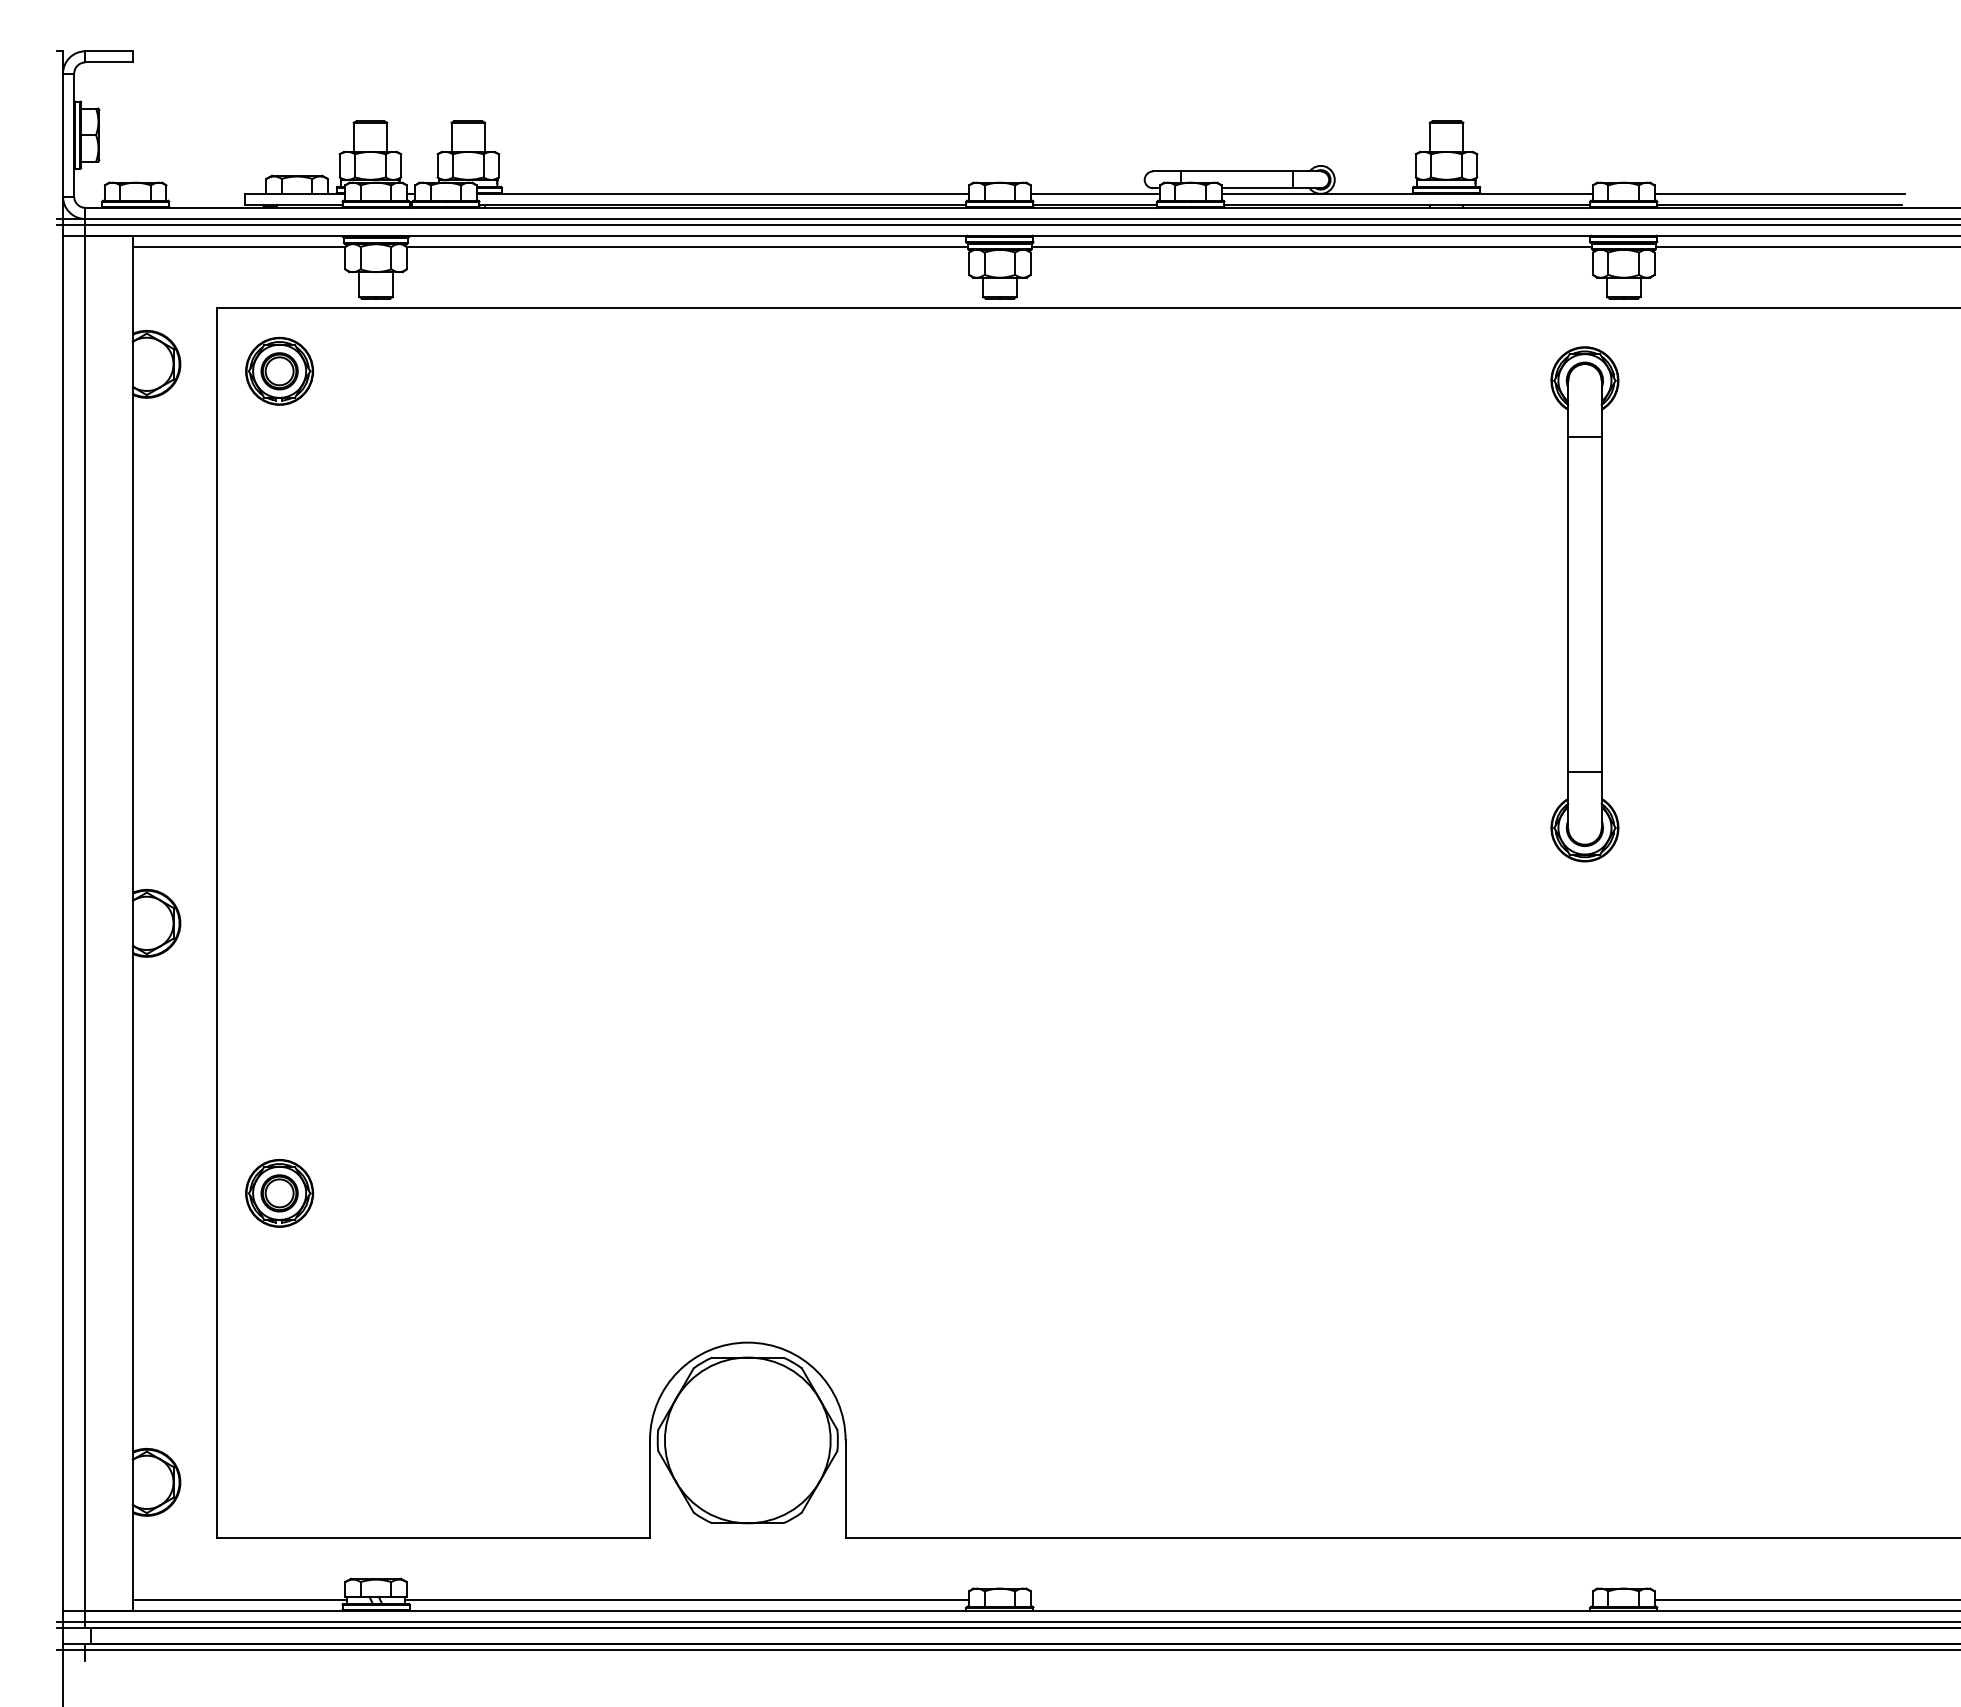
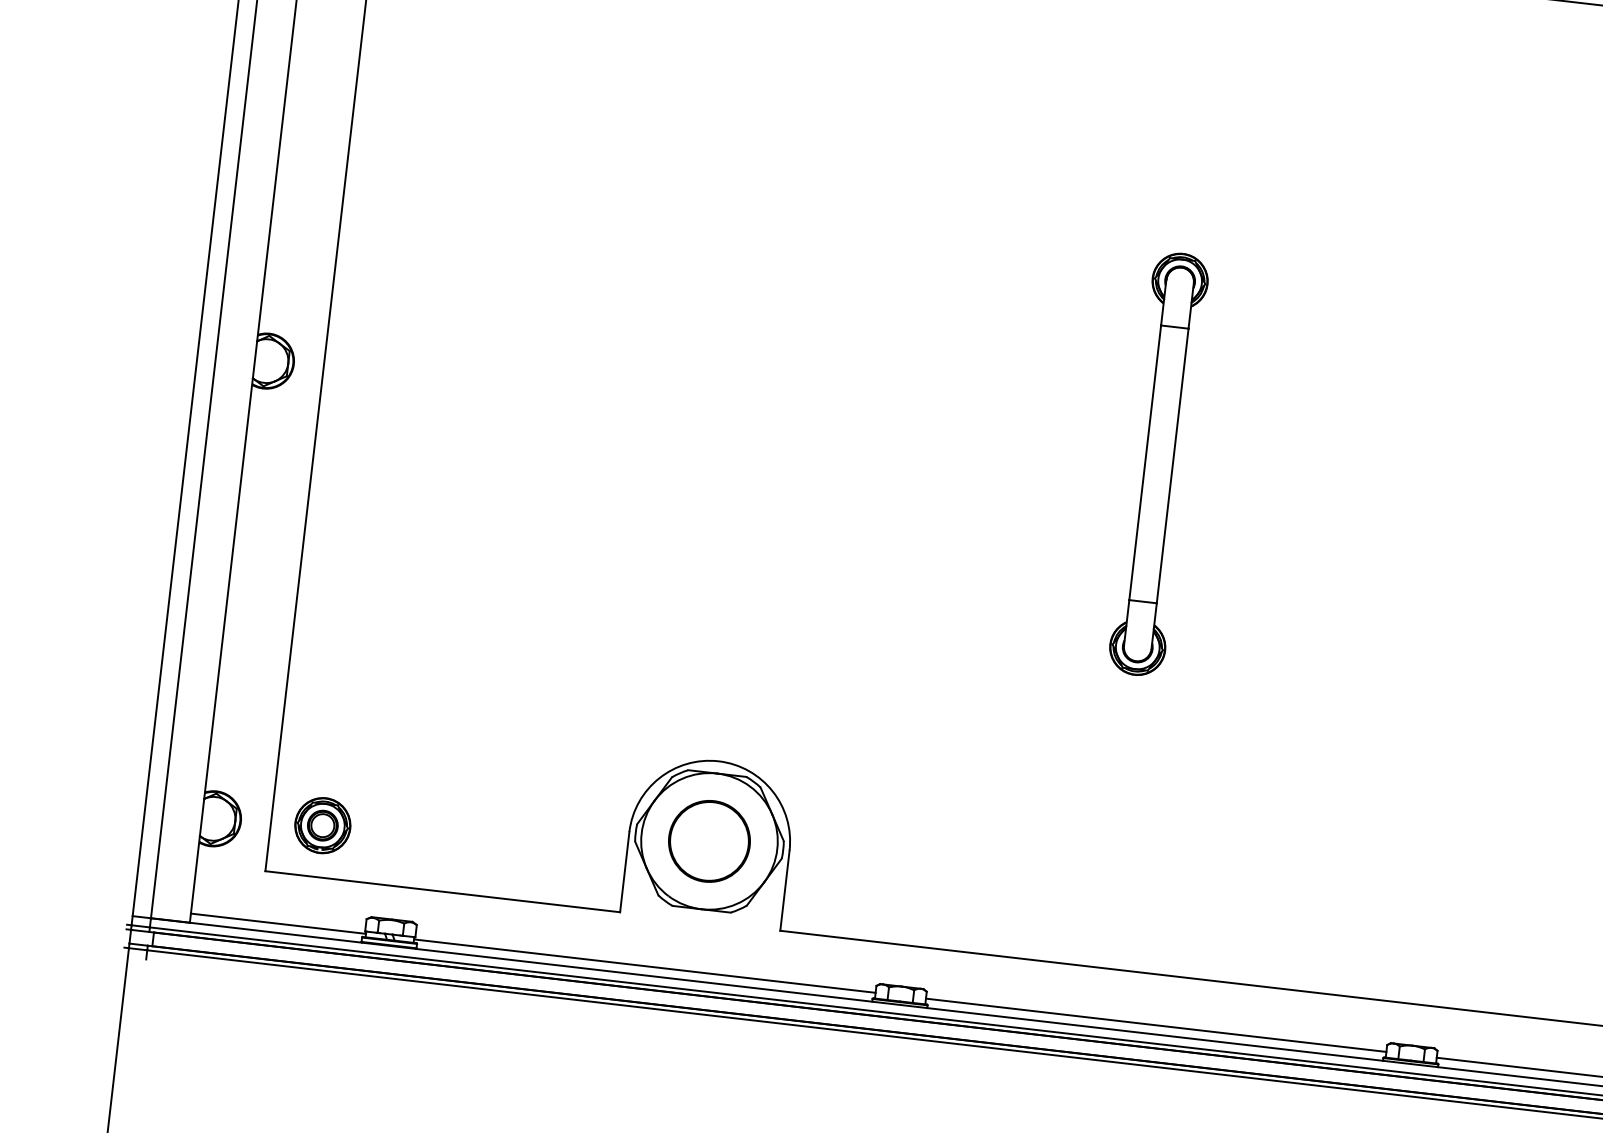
part: (1584, 604) -> (1158, 464), moved
part: (279, 1193) -> (322, 825), moved
part: (747, 1440) -> (709, 841), added
line: (1311, 1599) -> (1155, 1025), added

